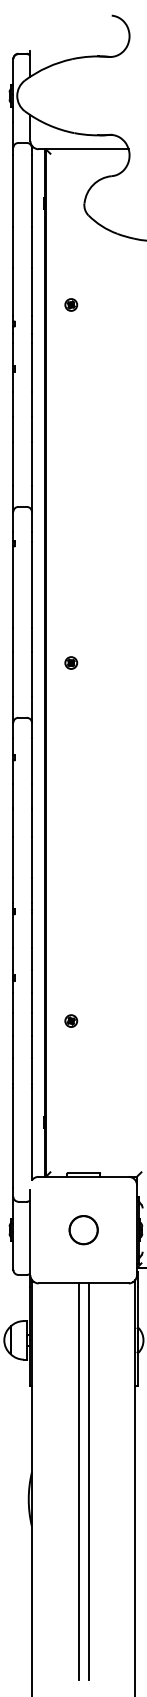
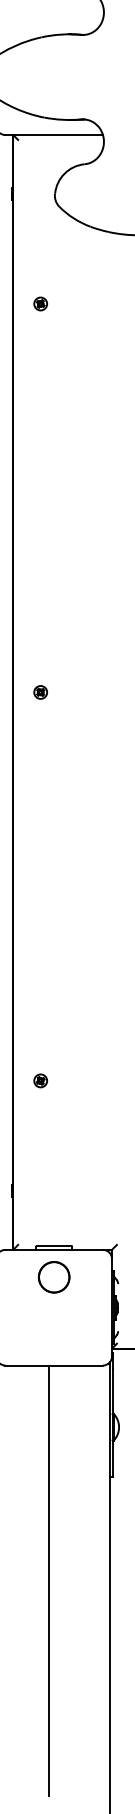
circle: (83, 1230) -> (53, 1277), moved
line: (88, 1481) -> (59, 1580), removed

